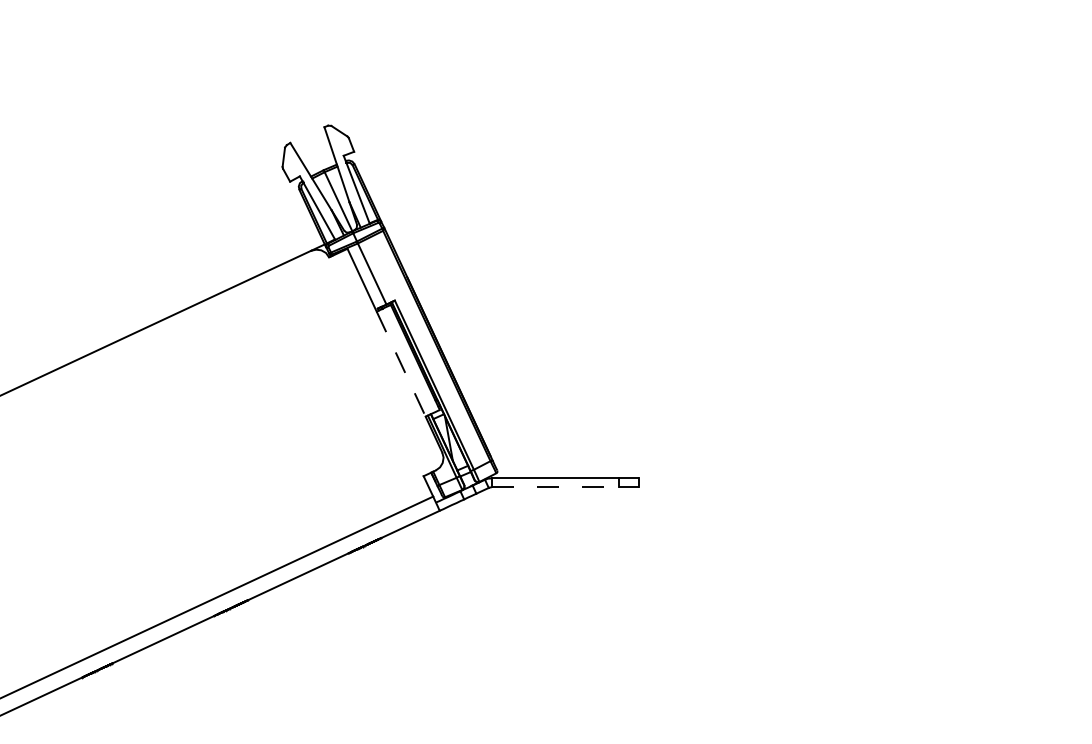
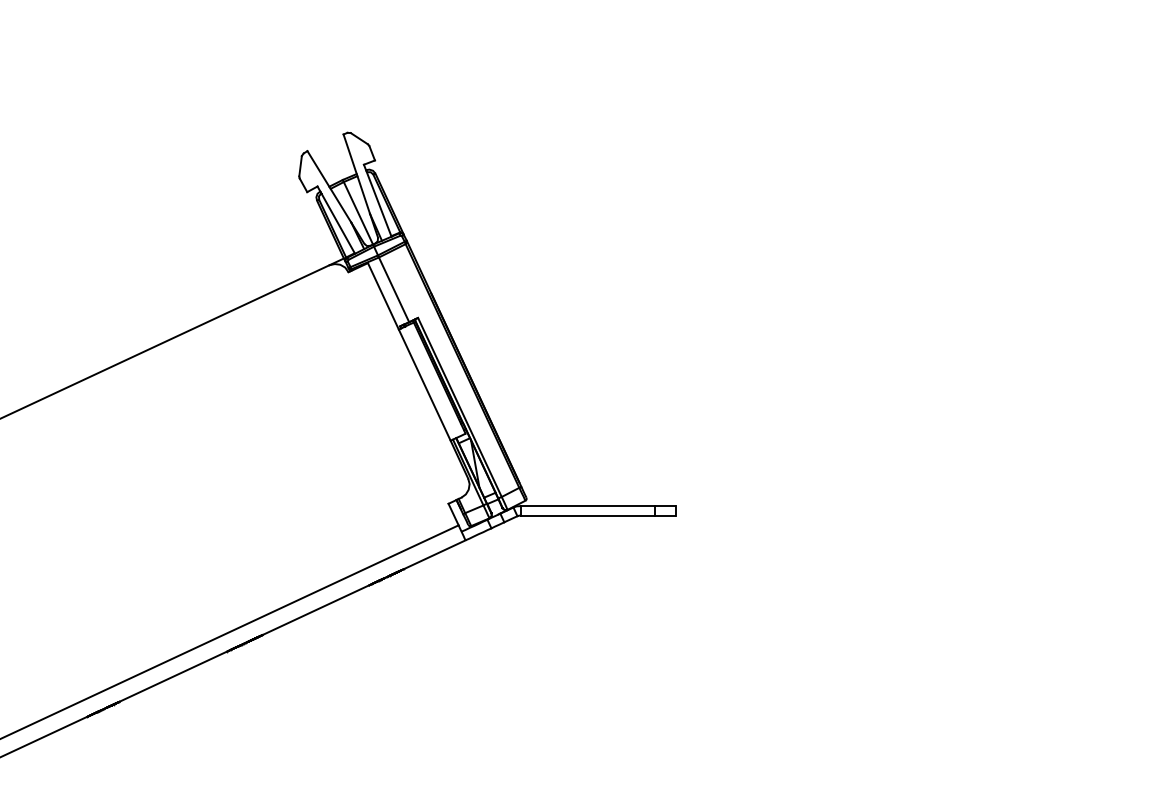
line: (400, 364) -> (424, 385), dashed -> solid
line: (555, 487) -> (588, 515), dashed -> solid

